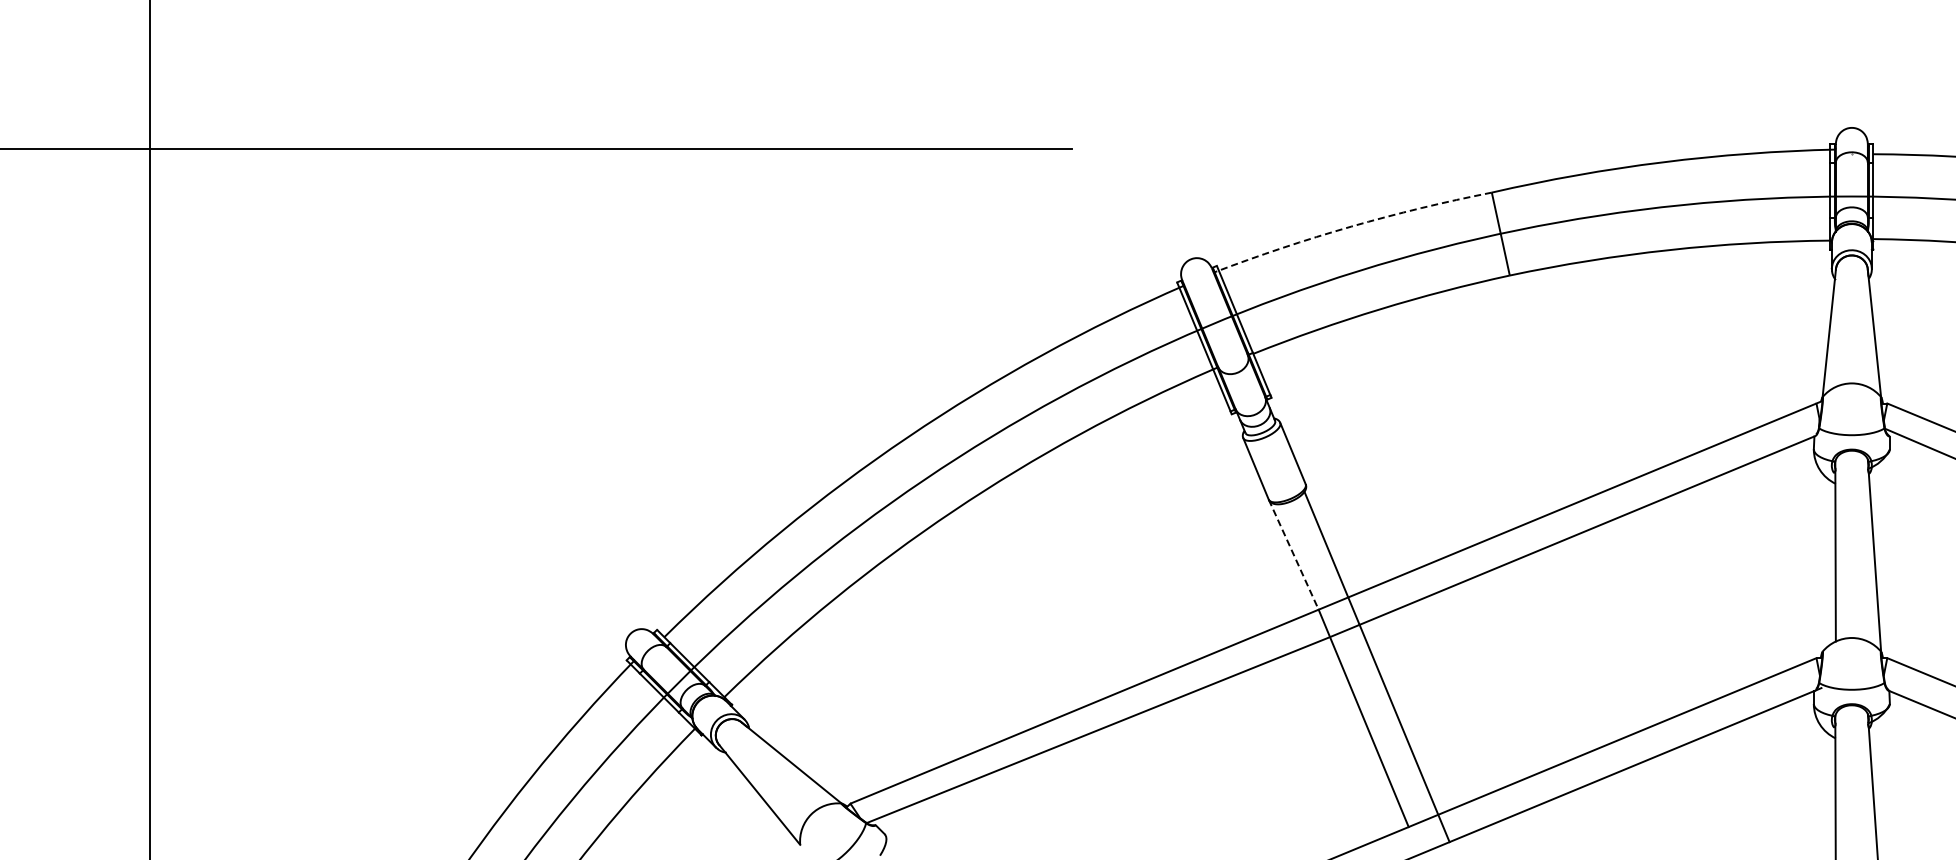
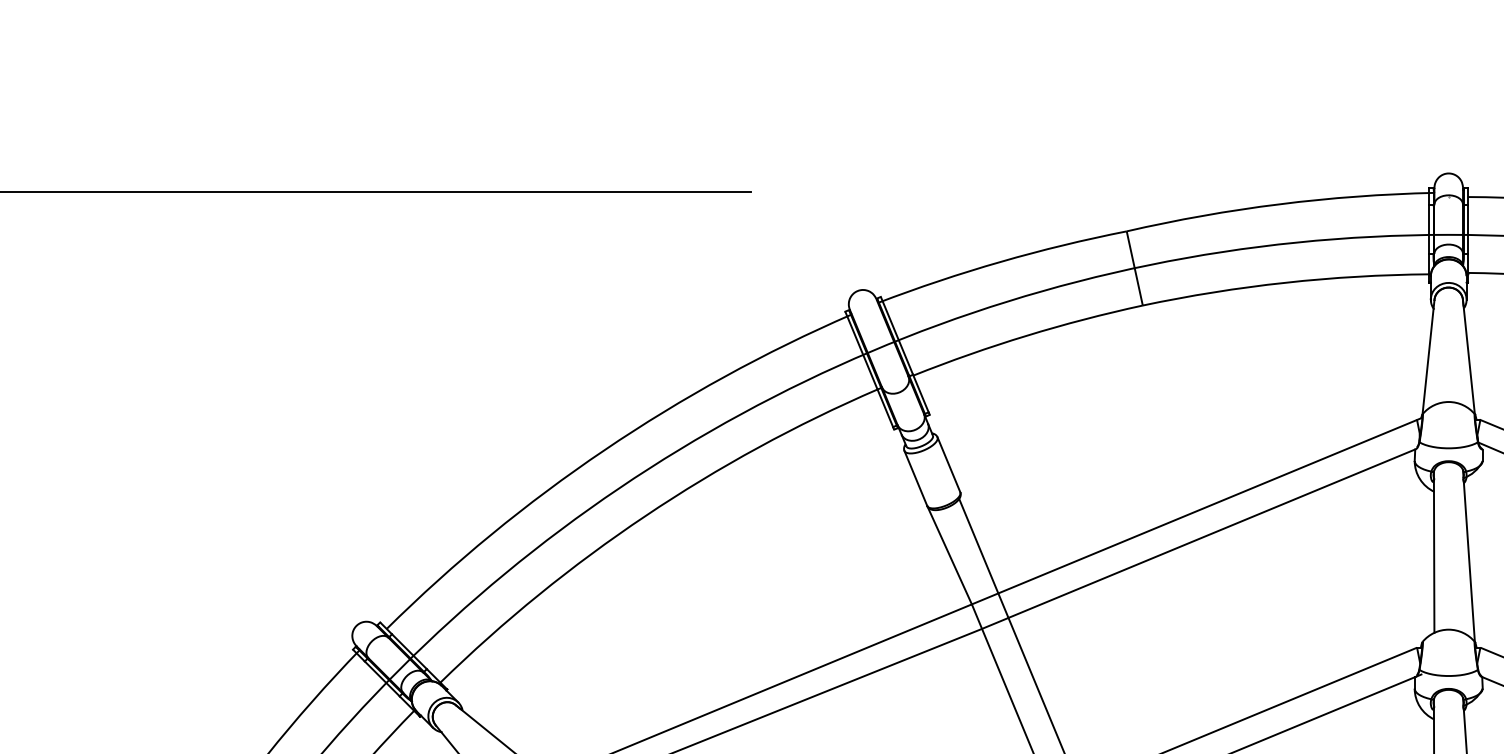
arc: (1351, 226) -> (1001, 261), dashed -> solid
line: (1293, 555) -> (949, 555), dashed -> solid

